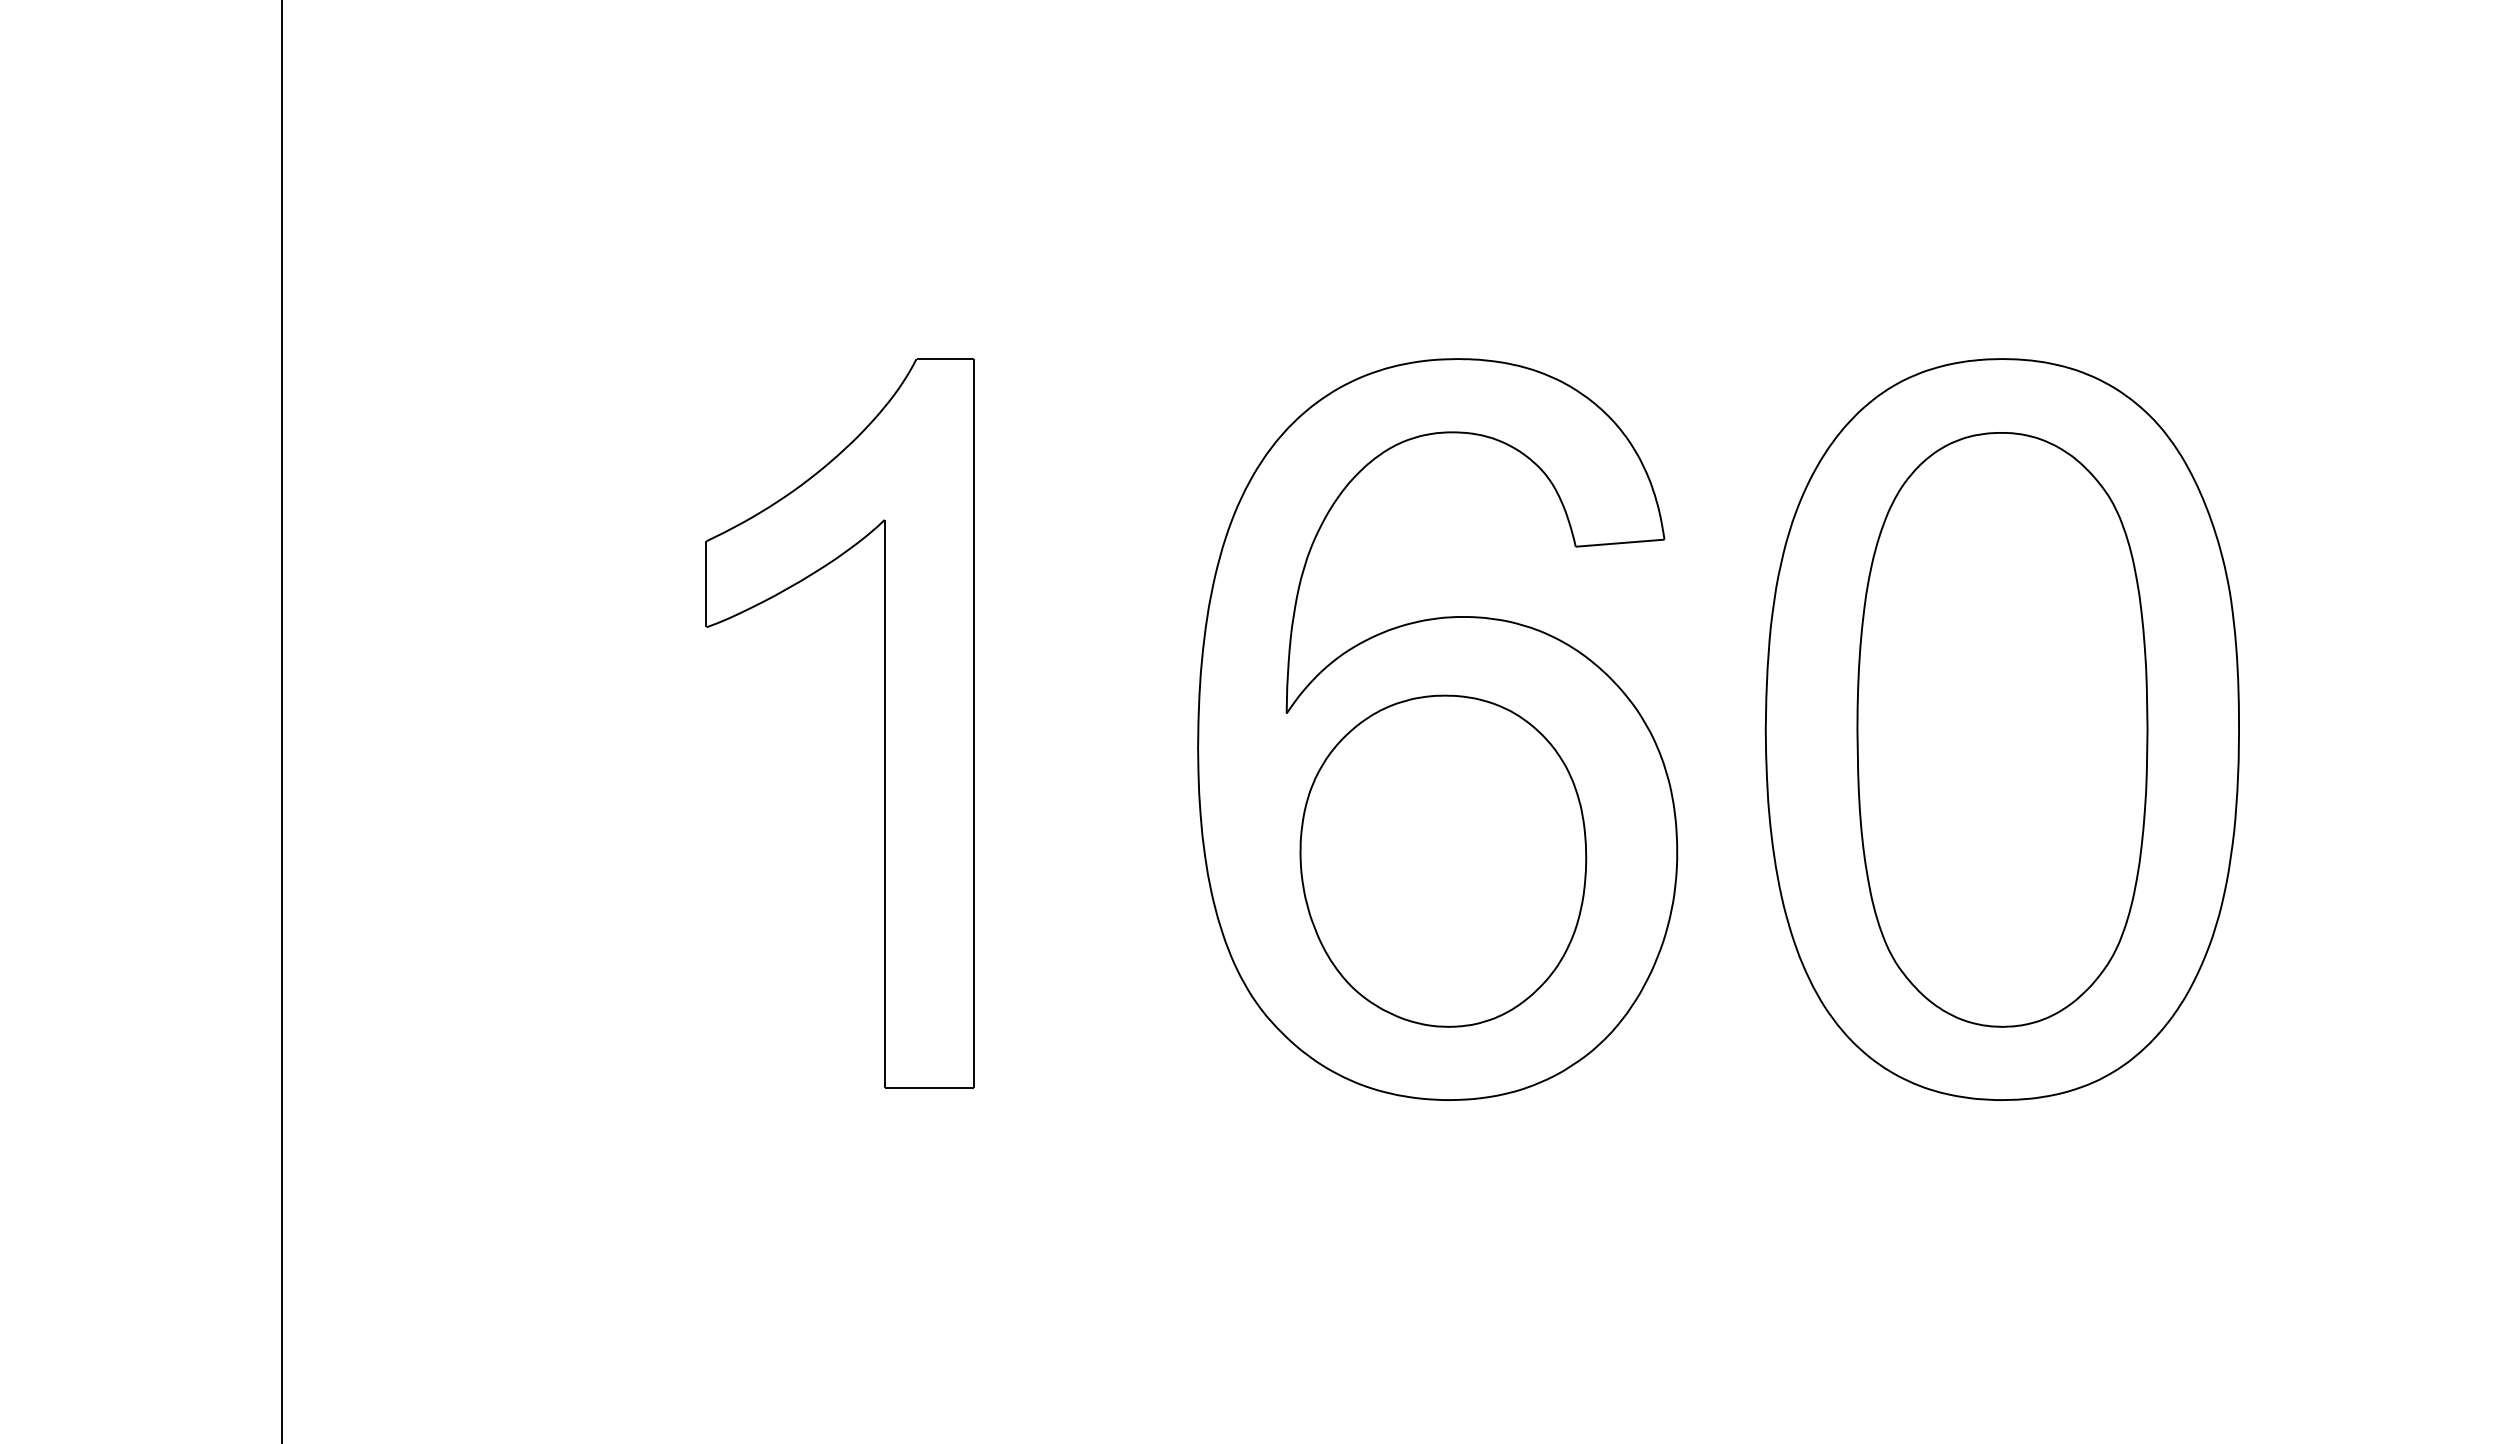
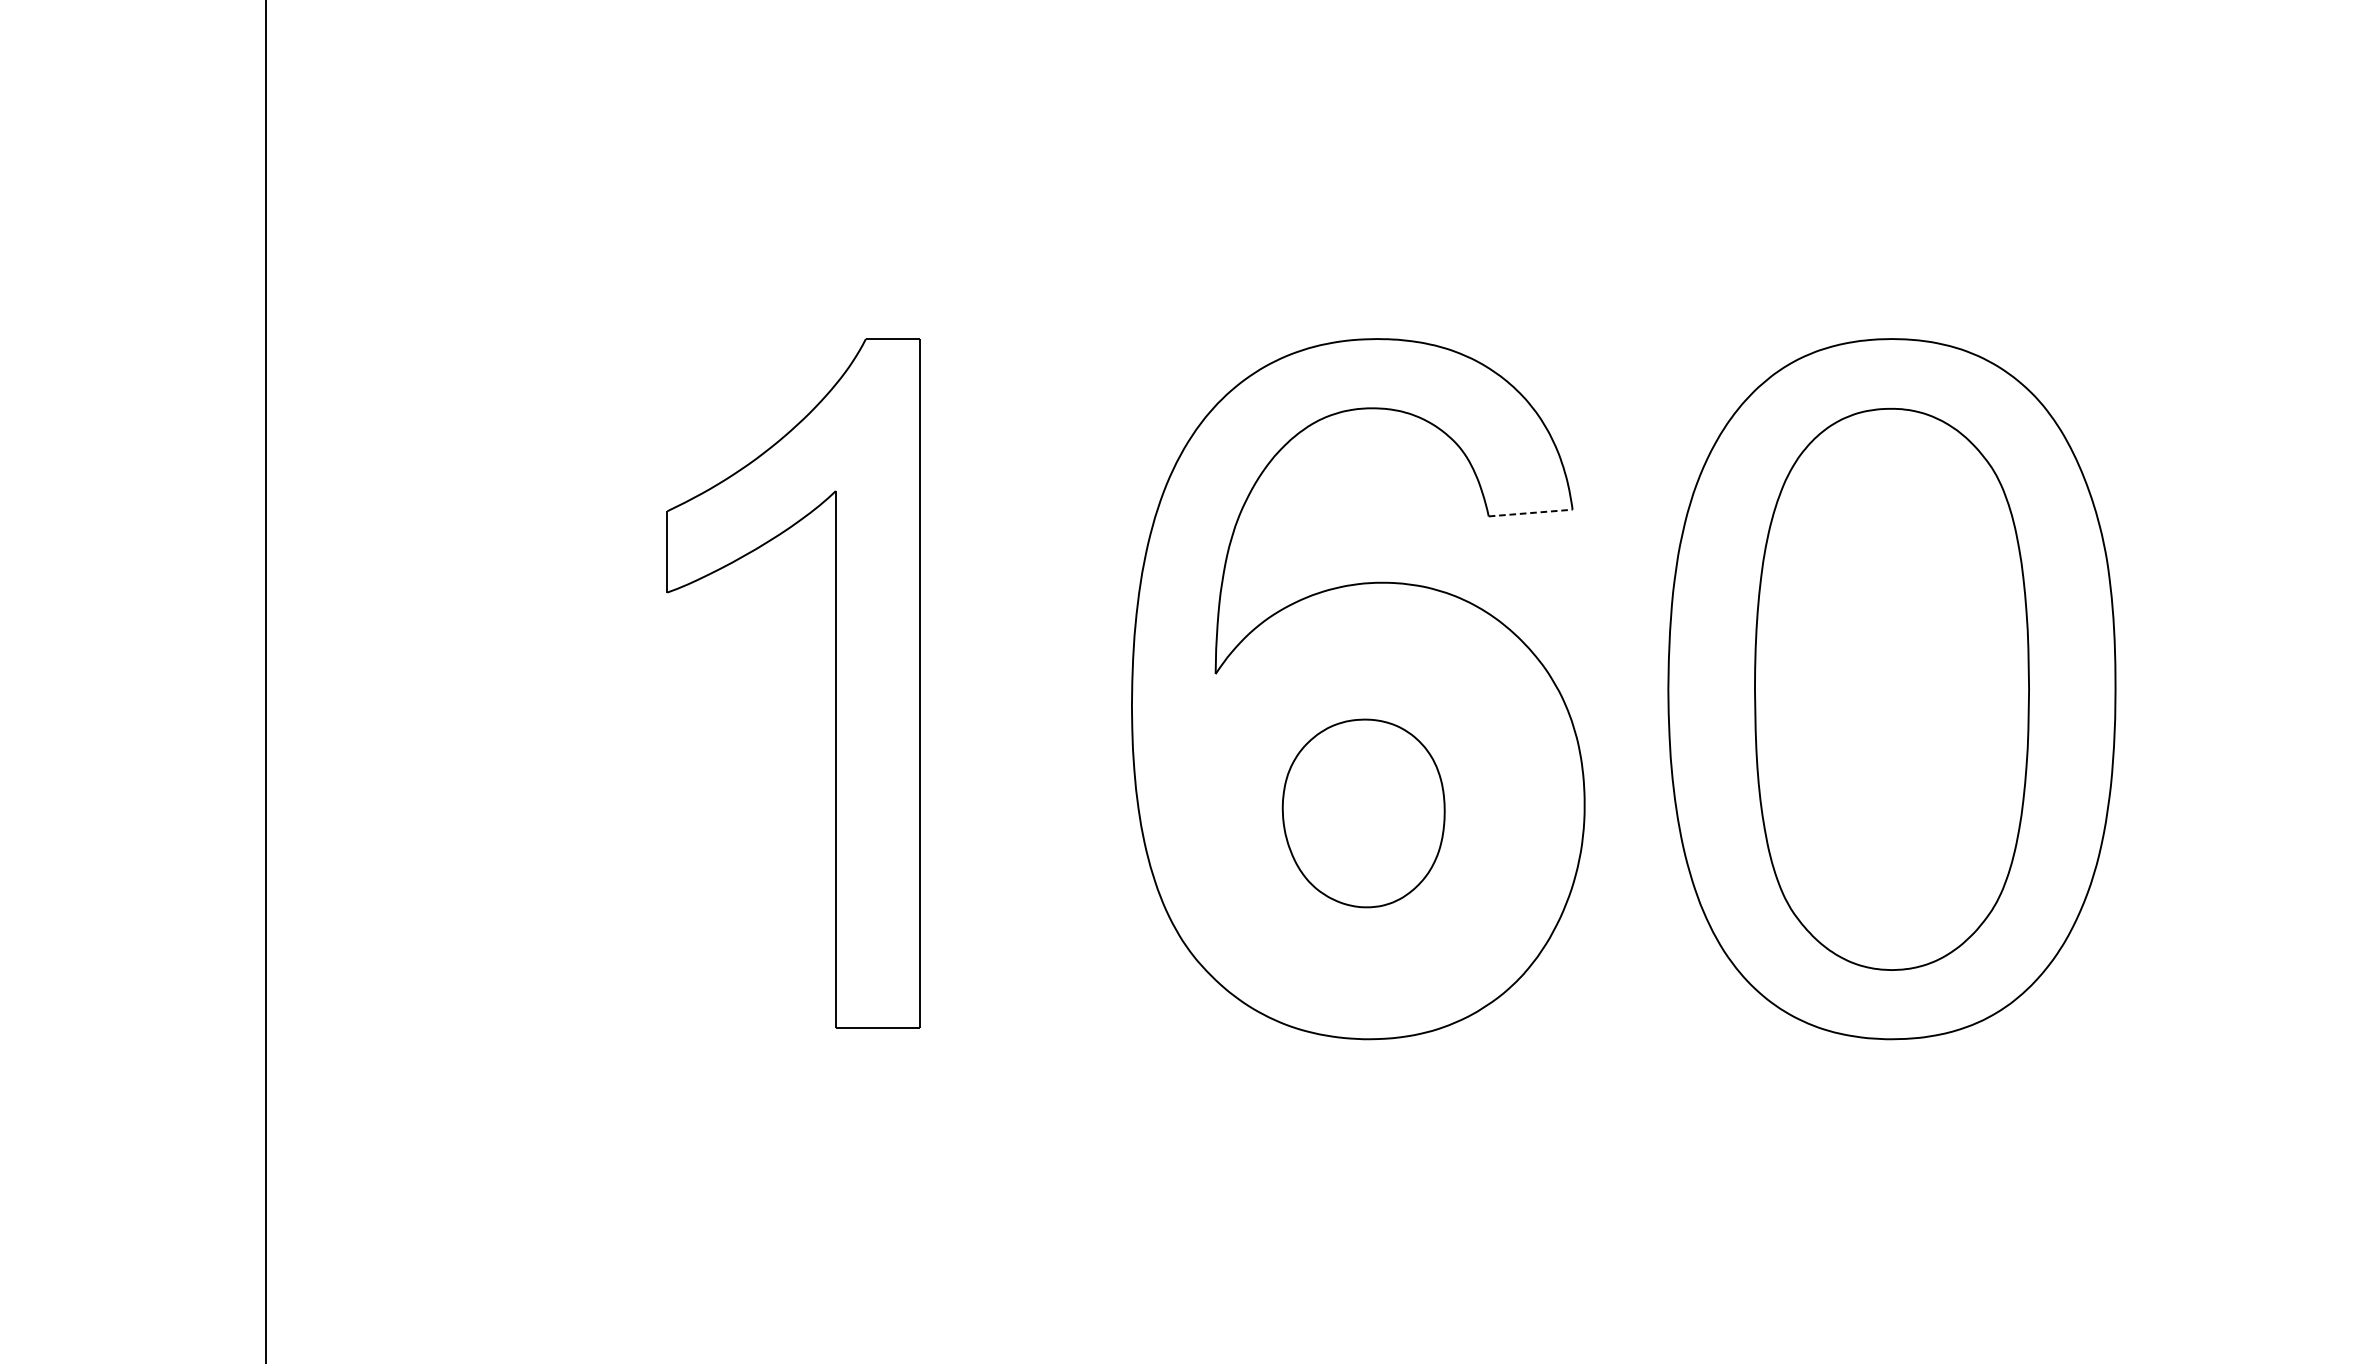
line: (1620, 543) -> (1531, 513), solid -> dashed
part: (1443, 860) -> (1363, 812), size x0.6

